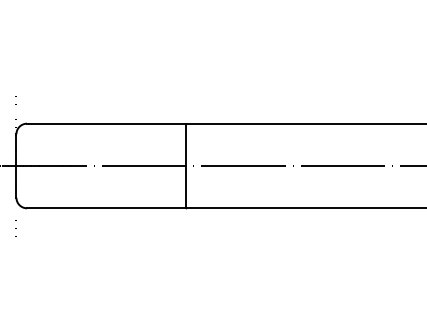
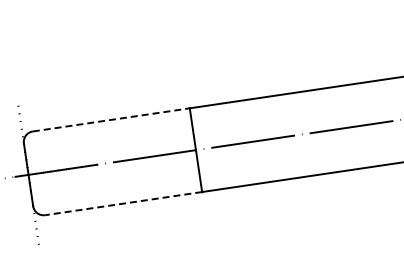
line: (106, 123) -> (111, 119), solid -> dashed
line: (105, 208) -> (122, 203), solid -> dashed

